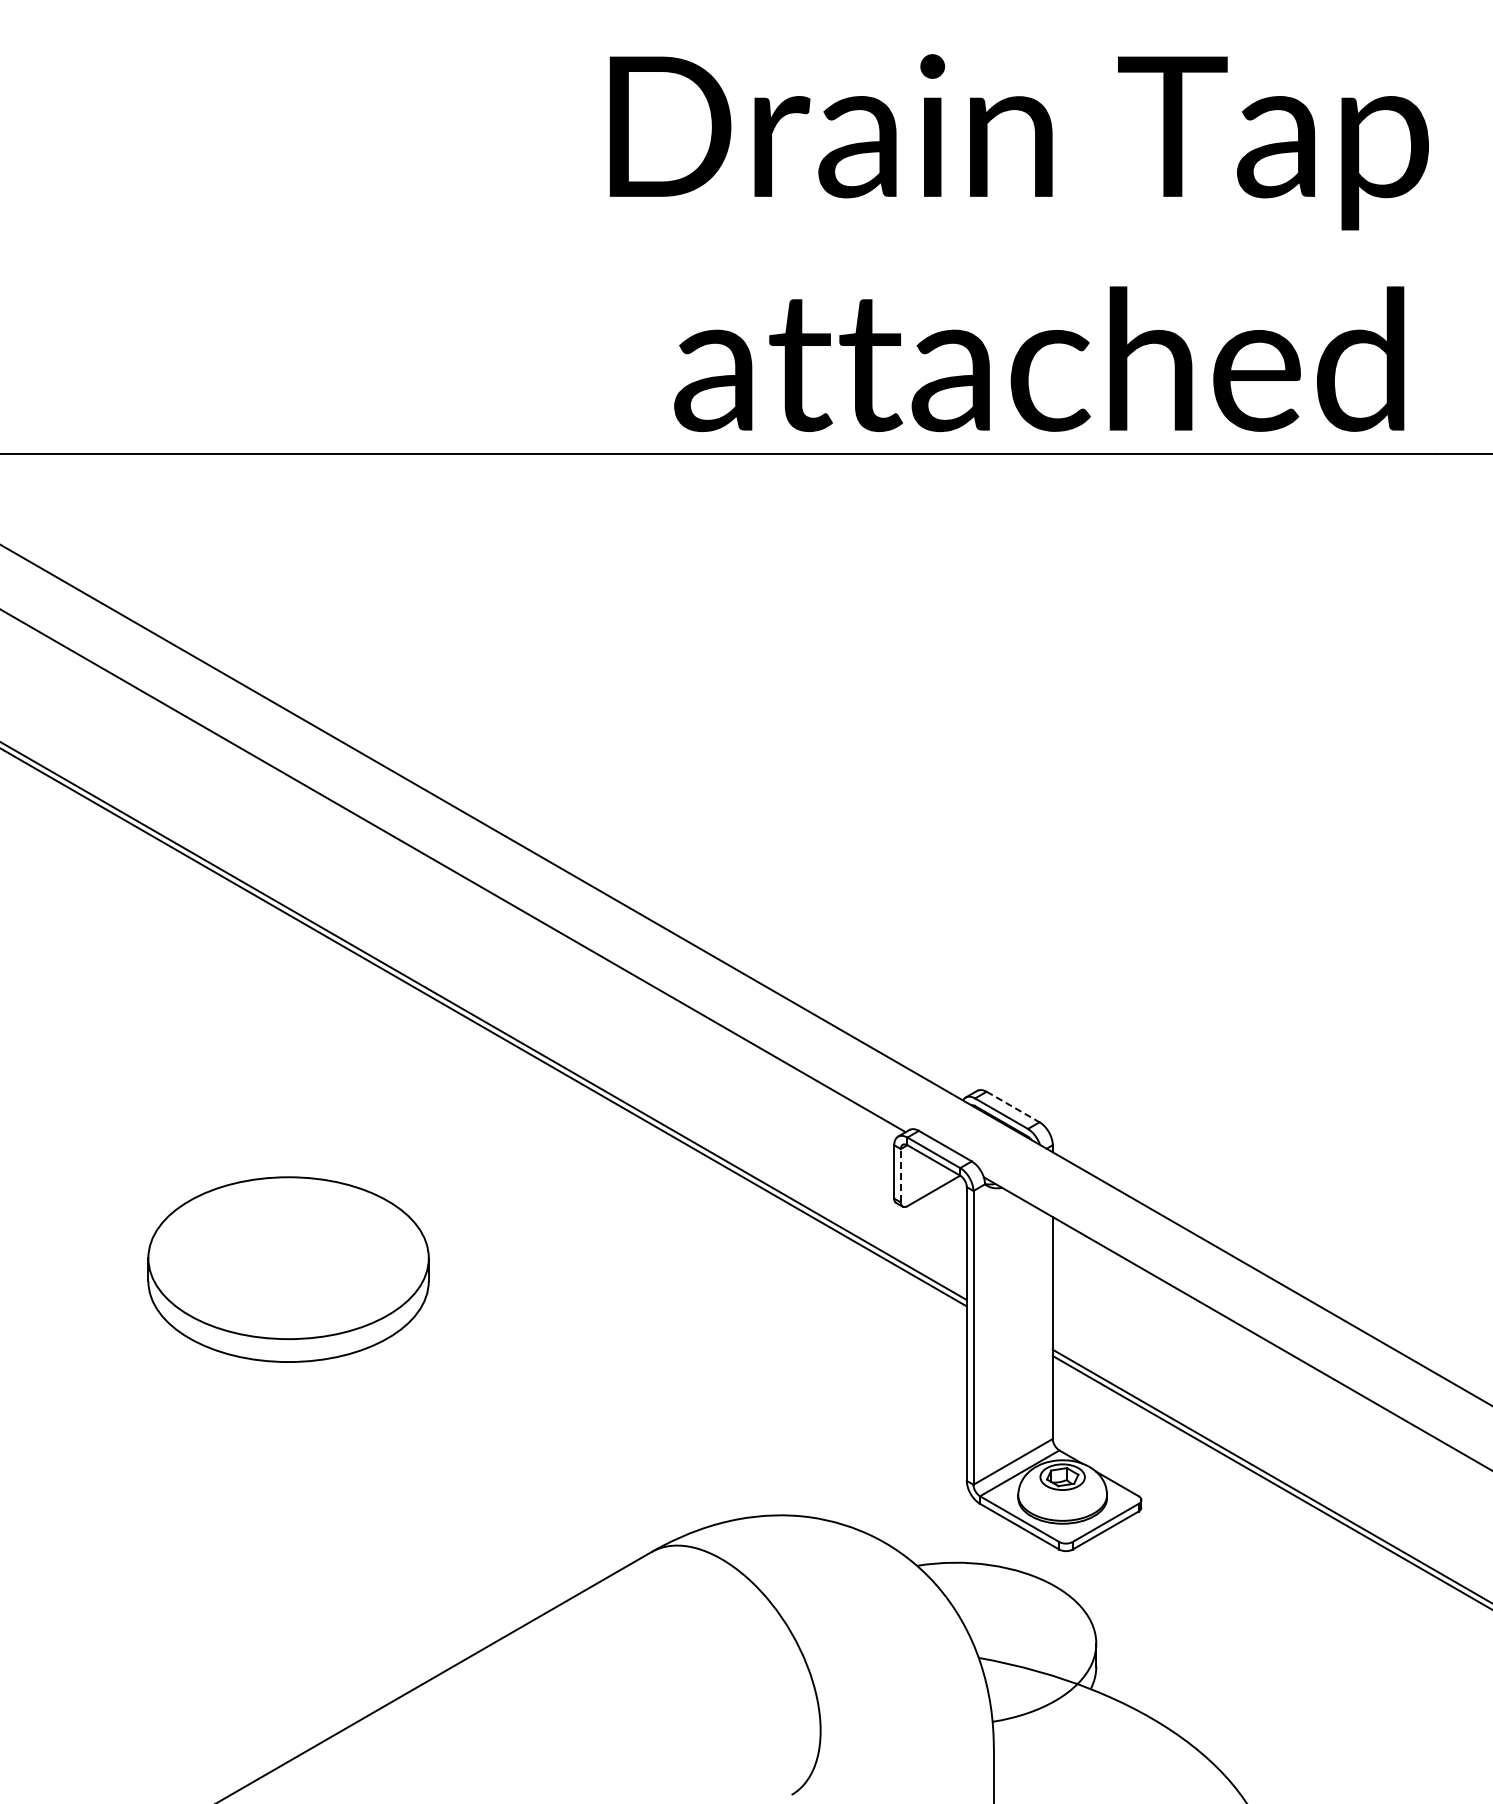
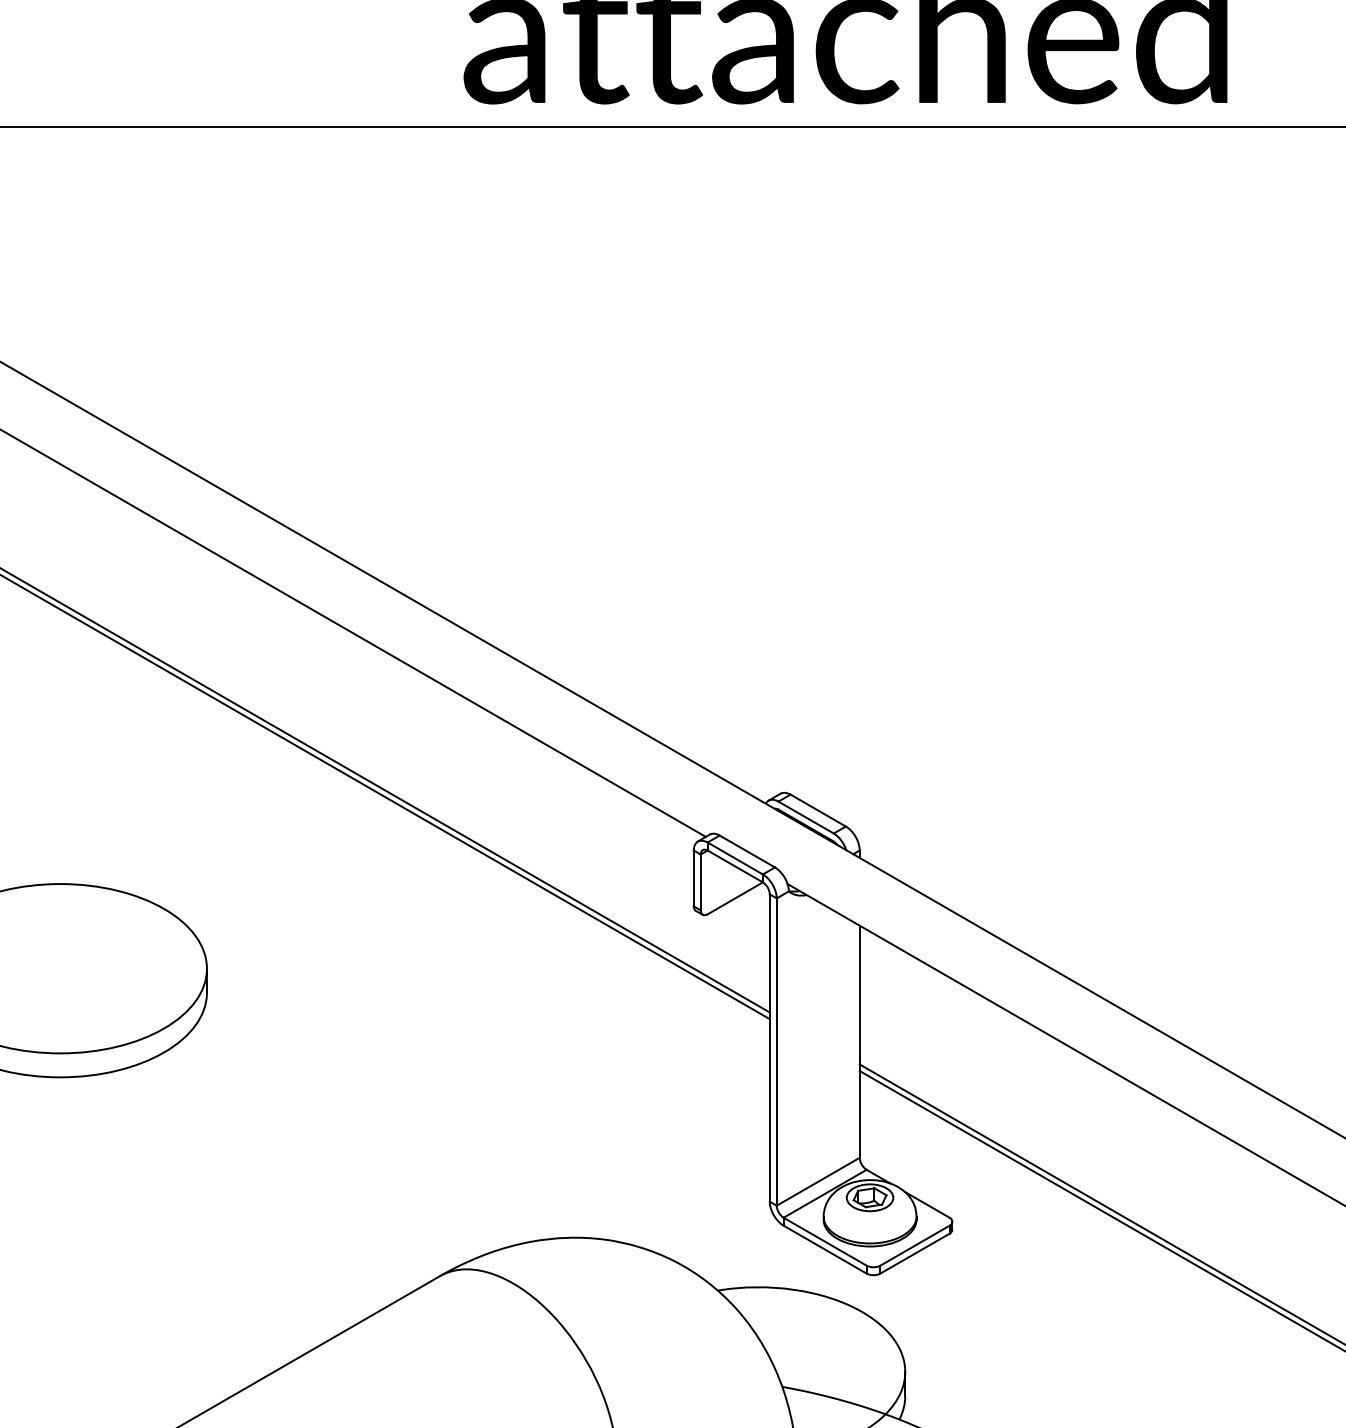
line: (1013, 1107) -> (818, 811), dashed -> solid
line: (900, 1175) -> (700, 882), dashed -> solid

